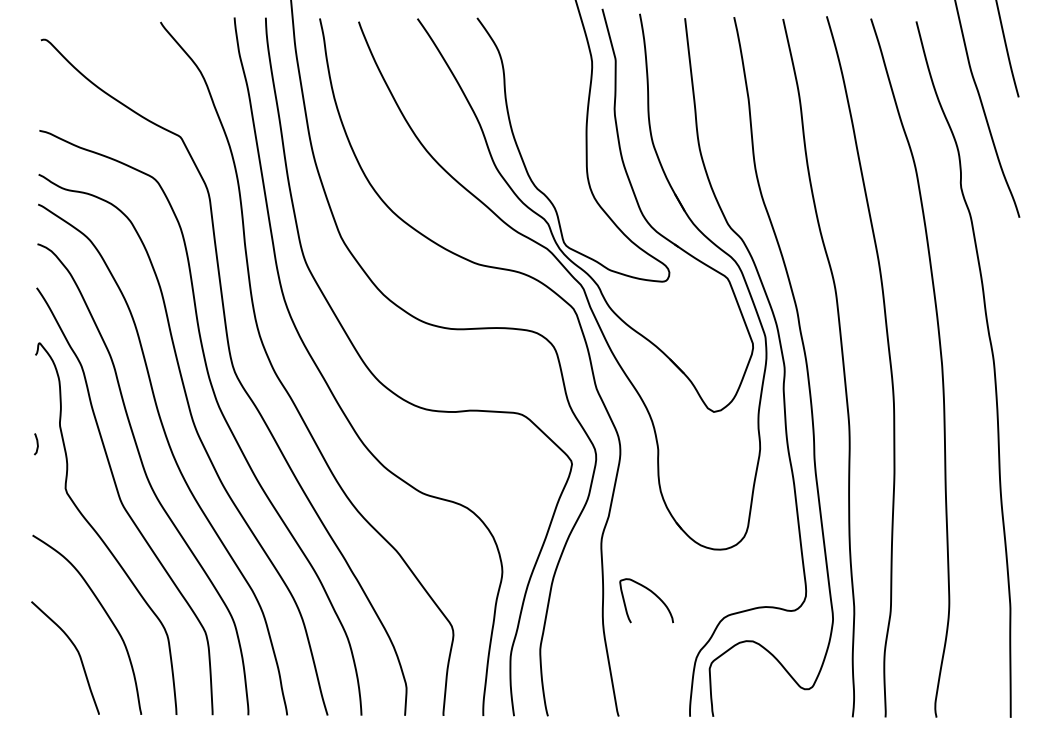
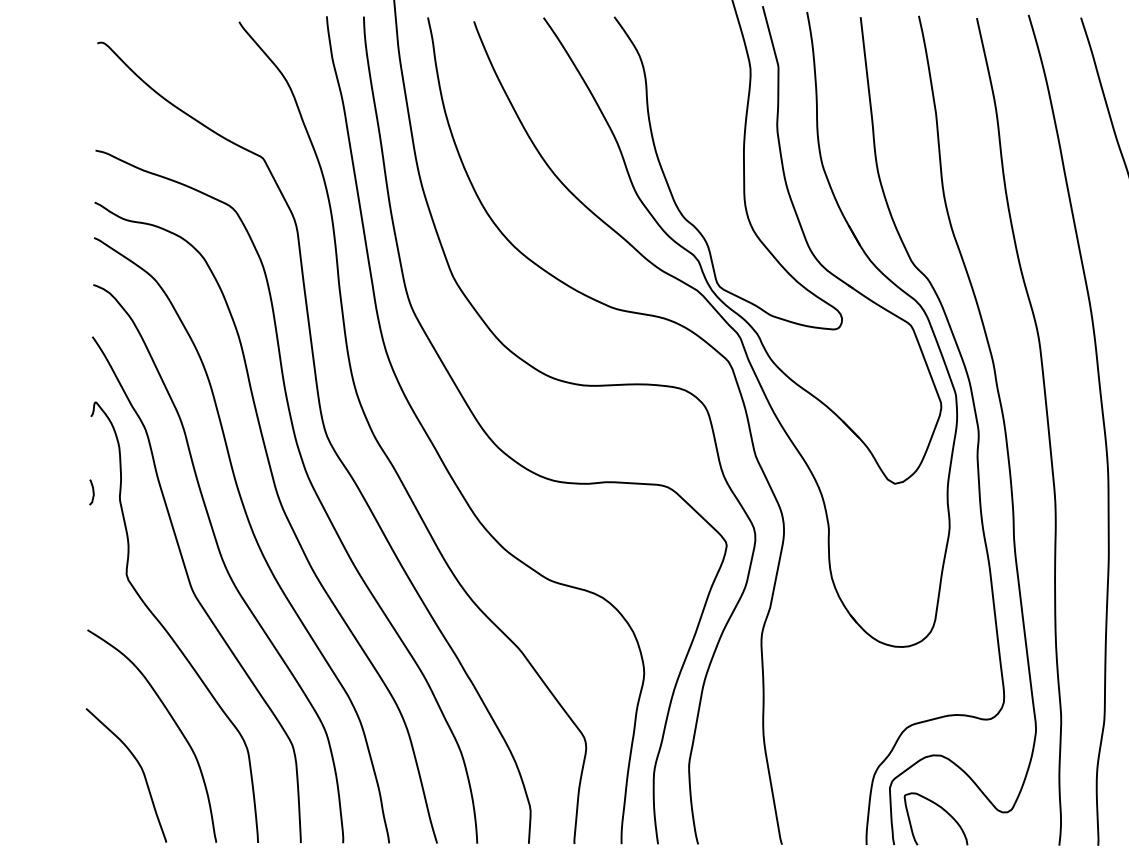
curve: (36, 444) -> (92, 492), moved
curve: (652, 593) -> (942, 810), moved

